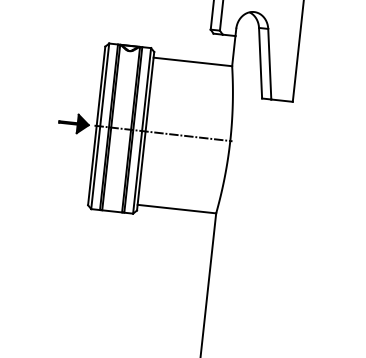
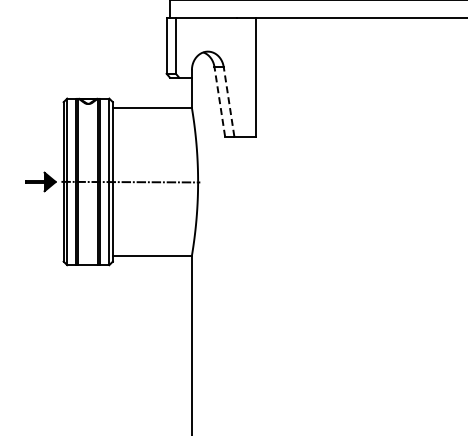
line: (260, 62) -> (219, 101), solid -> dashed
line: (269, 63) -> (228, 101), solid -> dashed

